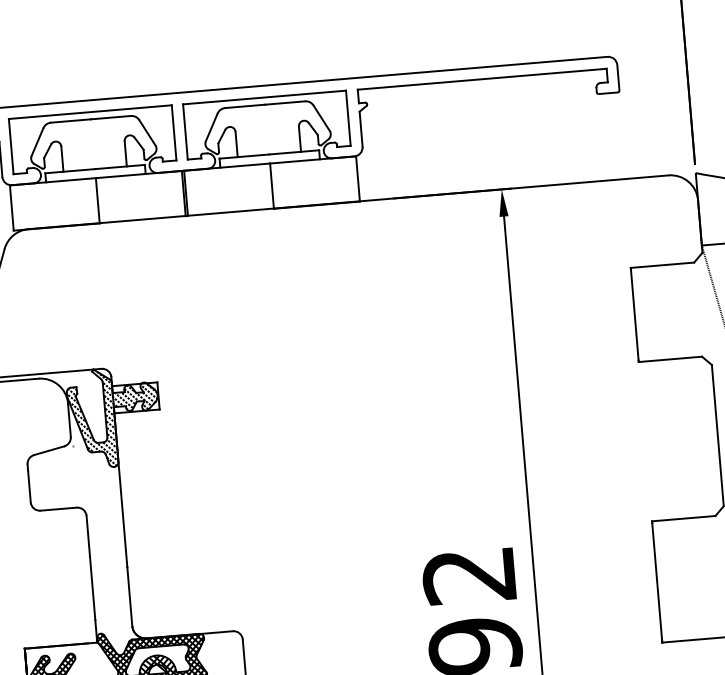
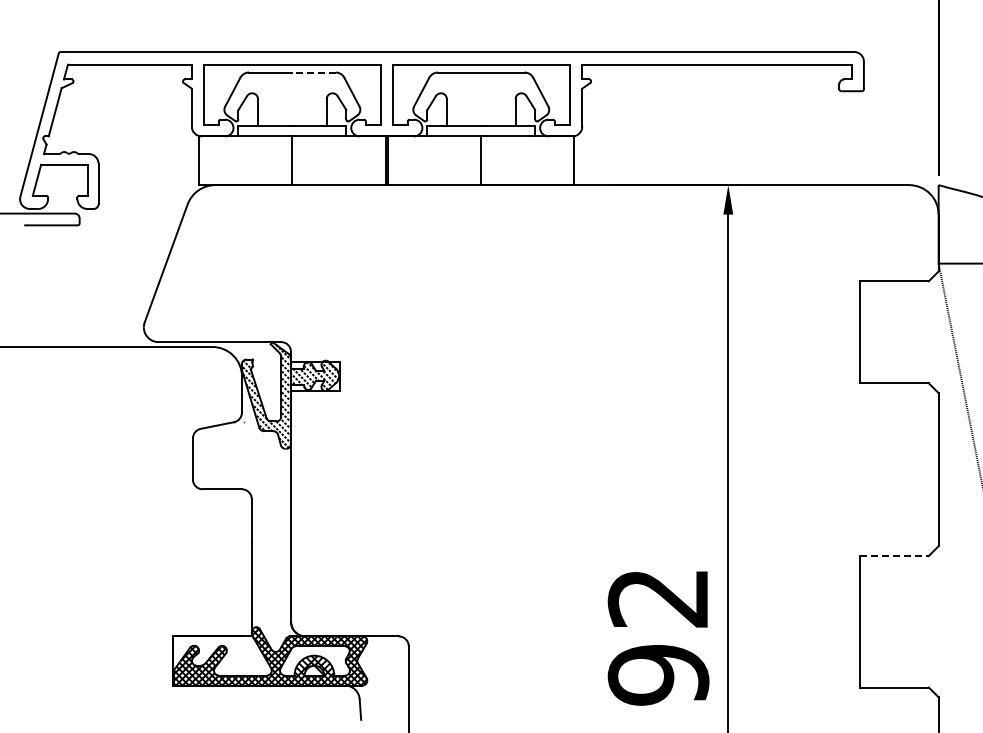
line: (111, 117) -> (314, 72), solid -> dashed
line: (683, 519) -> (894, 556), solid -> dashed

